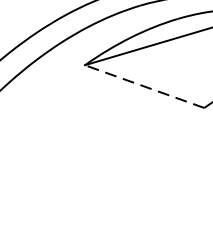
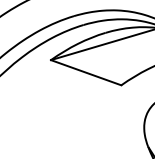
line: (143, 86) -> (85, 72), dashed -> solid

